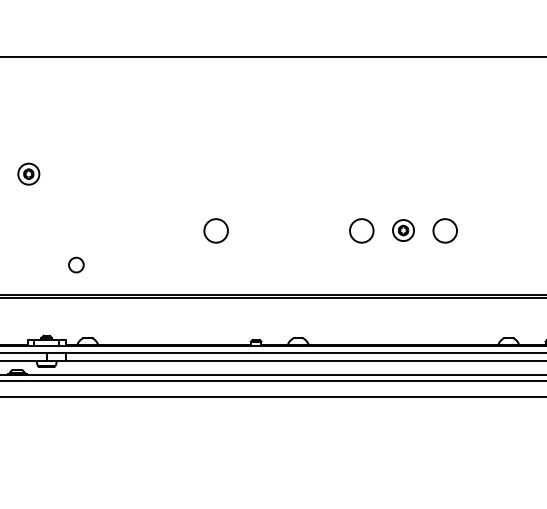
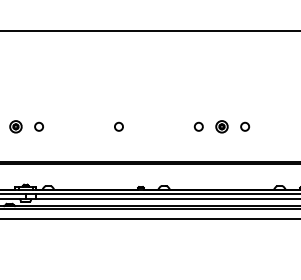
part: (28, 173) -> (15, 126), moved
circle: (215, 229) -> (118, 126), size x0.62
circle: (360, 229) -> (198, 126), size x0.62
circle: (446, 229) -> (245, 126), size x0.62
circle: (75, 264) -> (38, 126), moved

